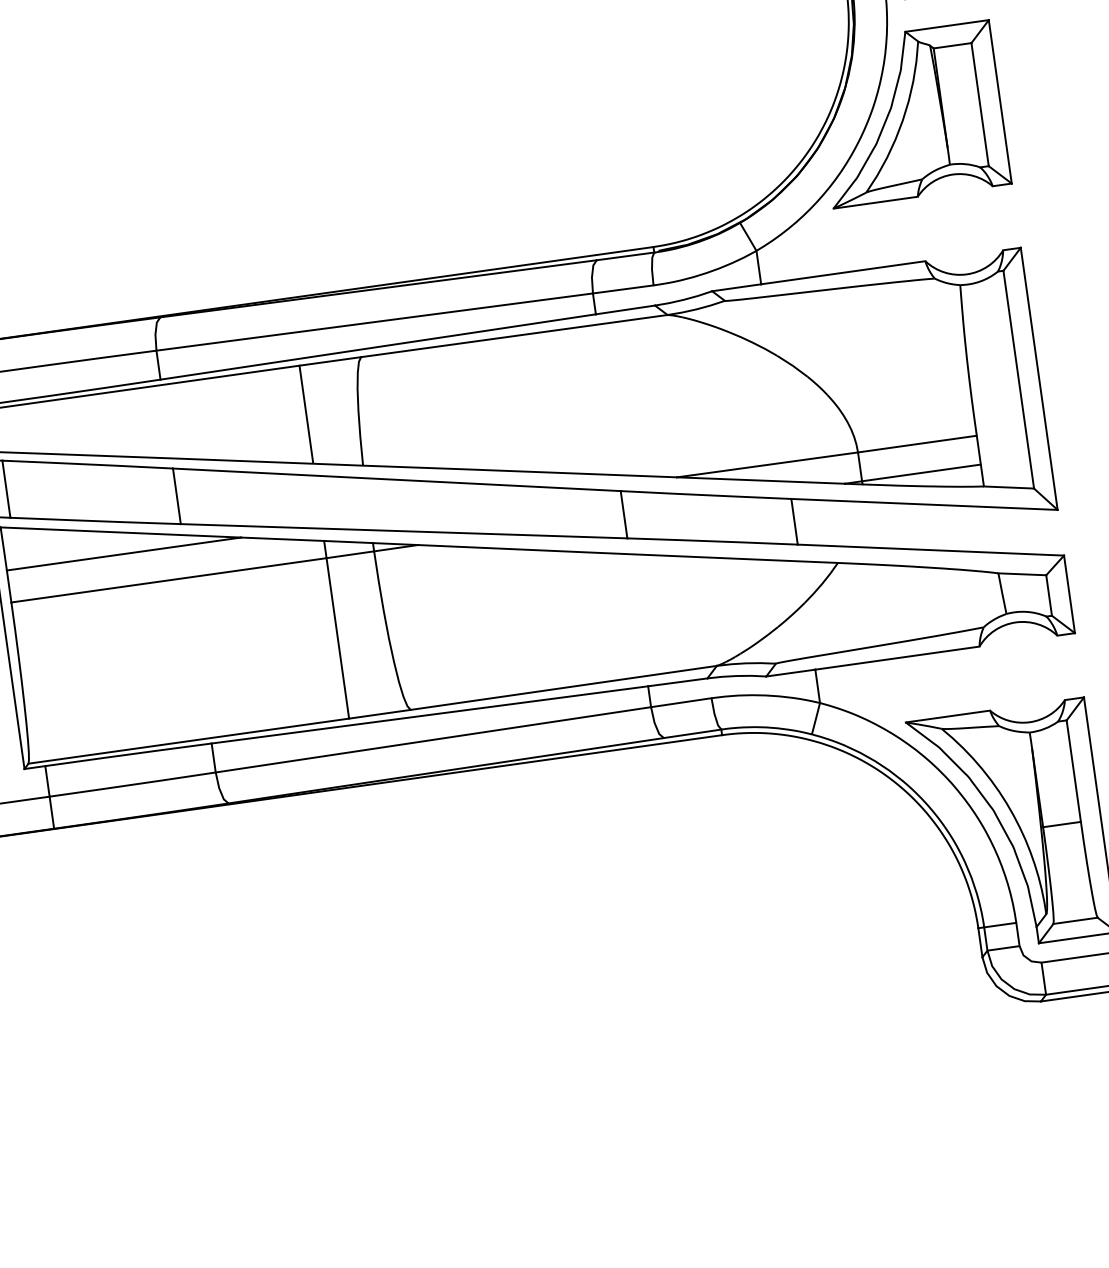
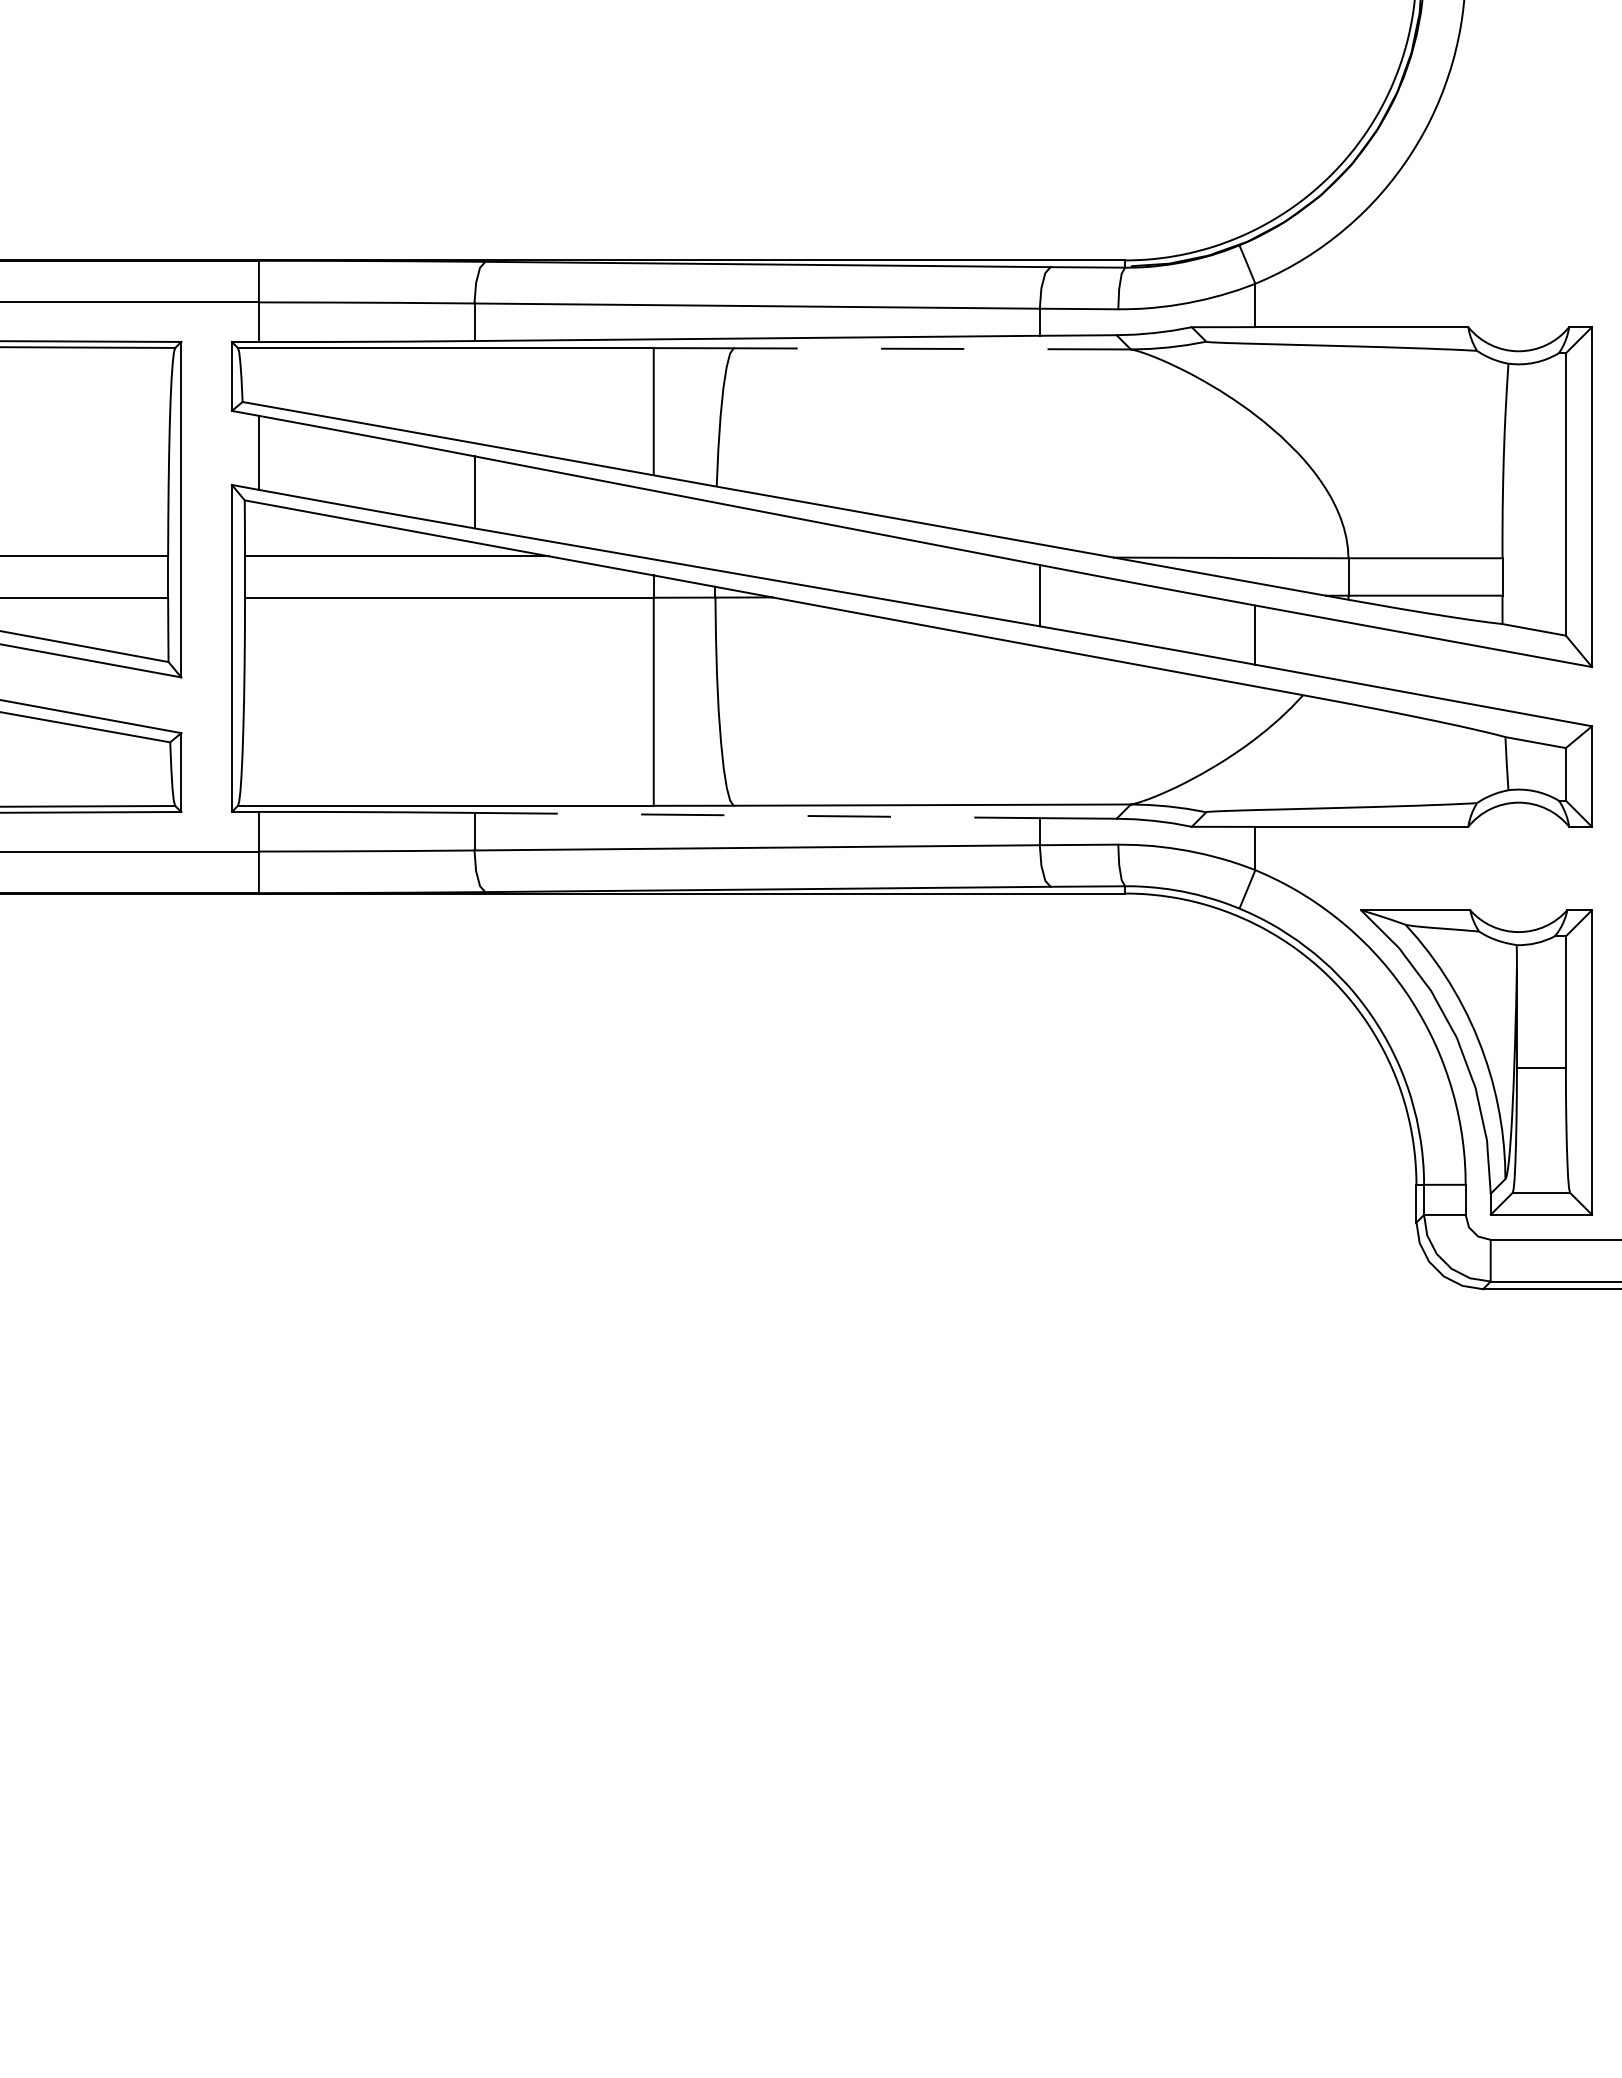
part: (911, 114) -> (1476, 137), removed
line: (514, 335) -> (932, 348), solid -> dashed
line: (430, 714) -> (757, 815), solid -> dashed

